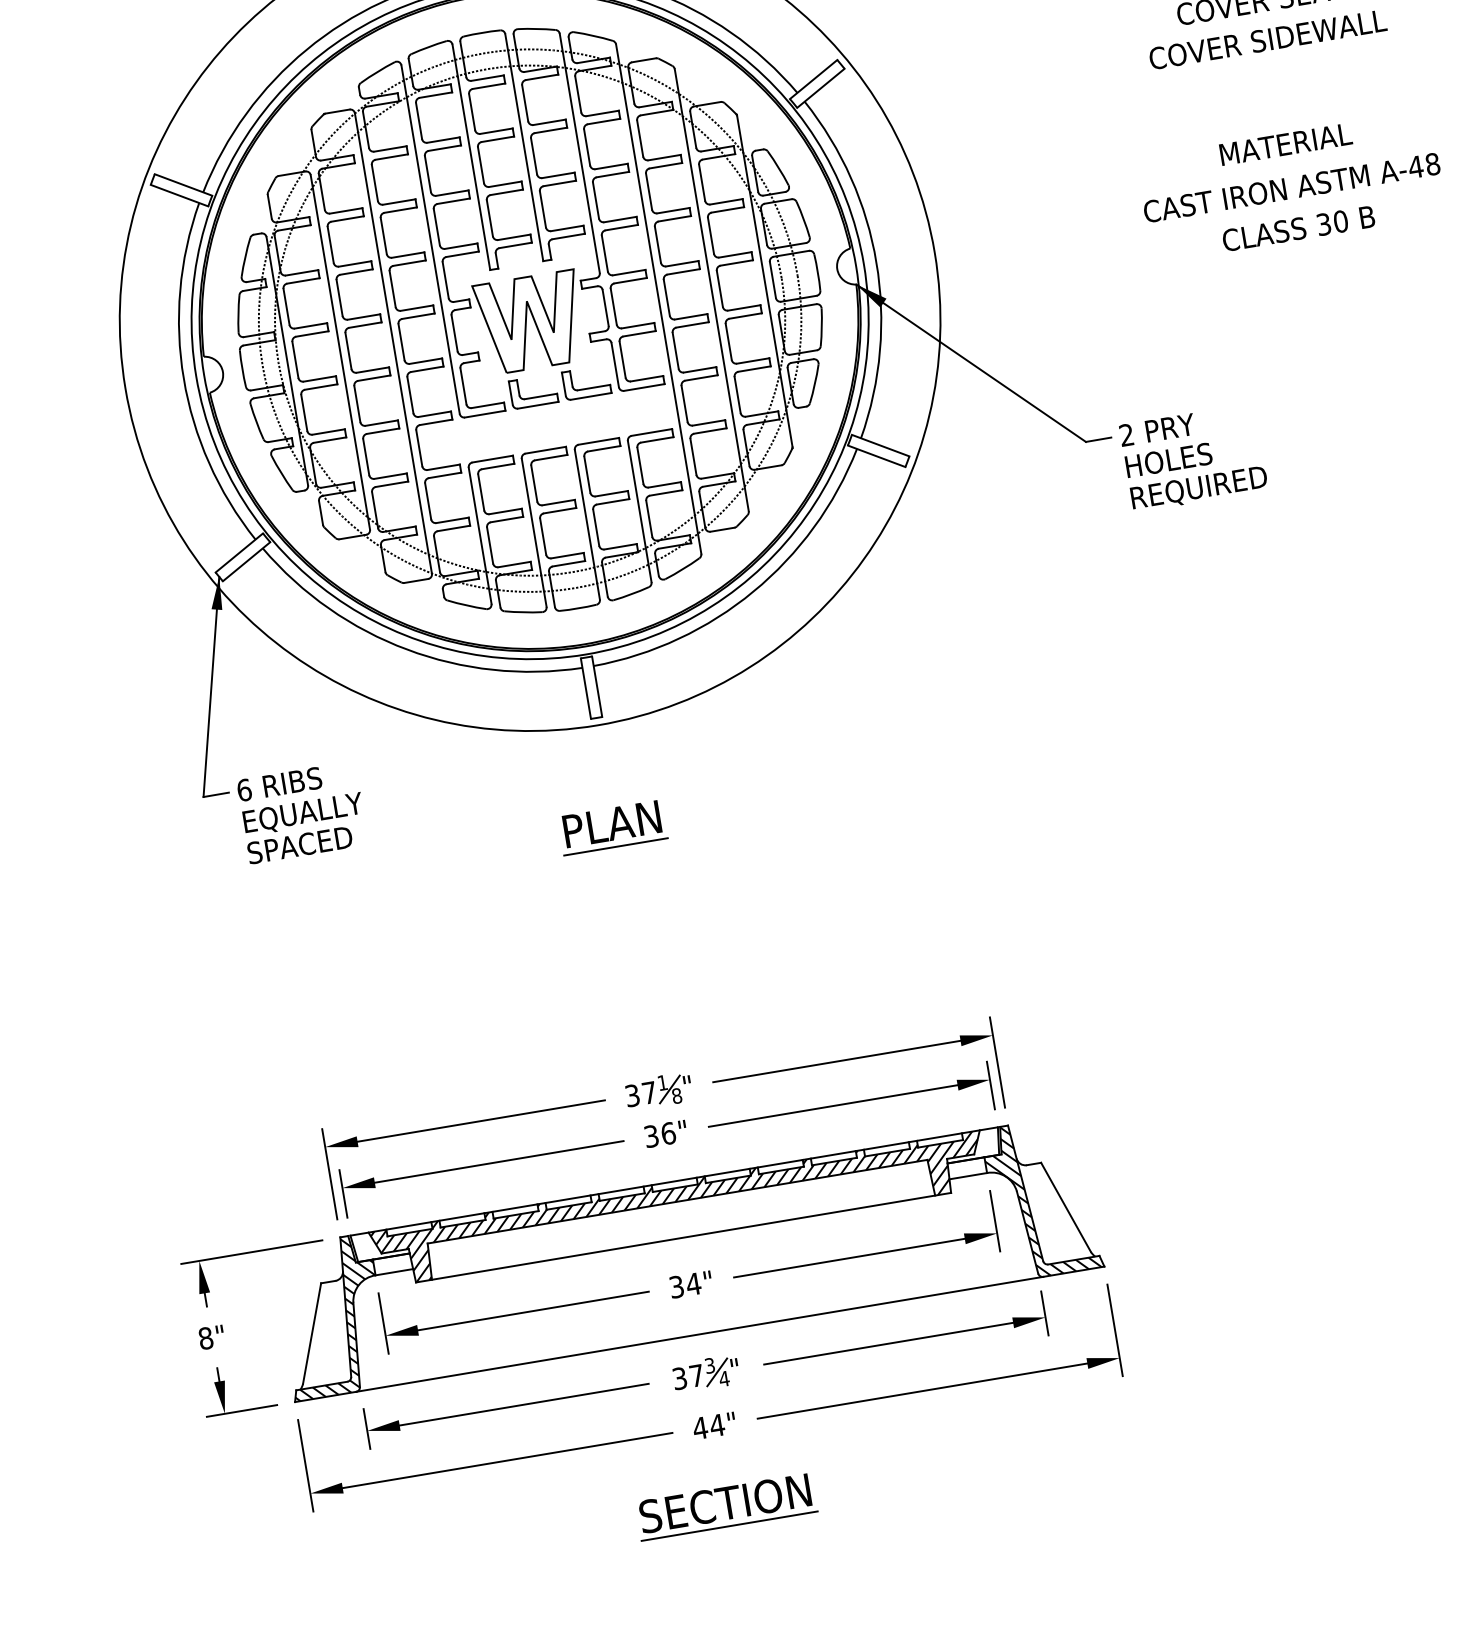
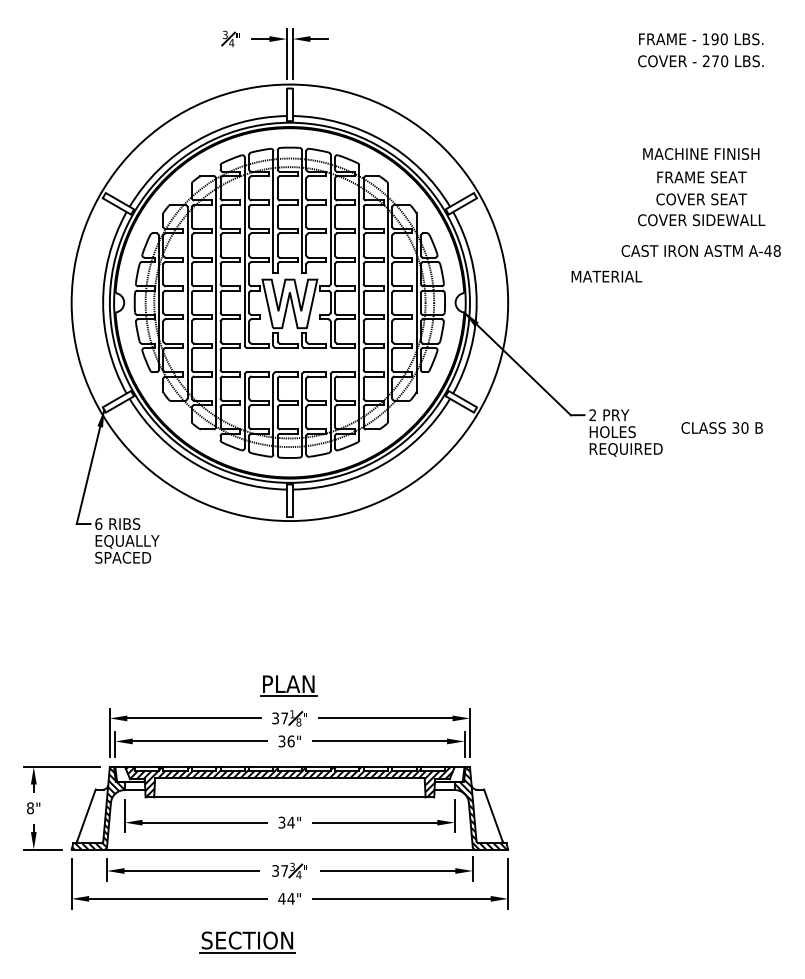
text: (1285, 144) -> (606, 276), moved
text: (1290, 187) -> (700, 250), moved
text: (1297, 227) -> (721, 427), moved
part: (612, 826) -> (288, 685), moved
part: (725, 1507) -> (247, 942), moved

